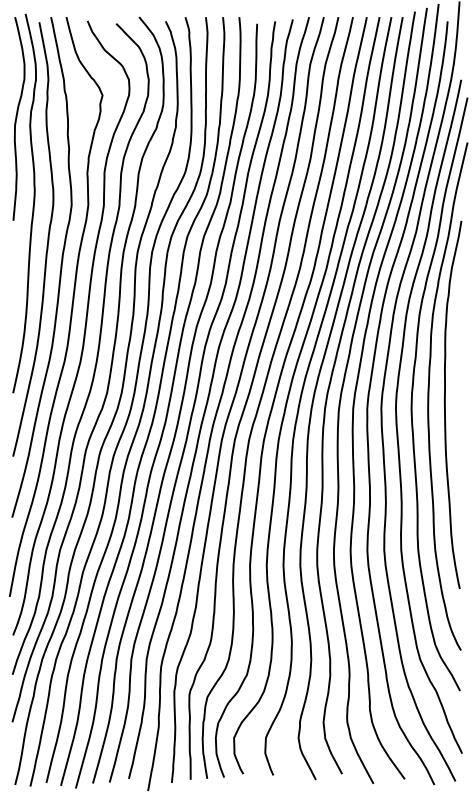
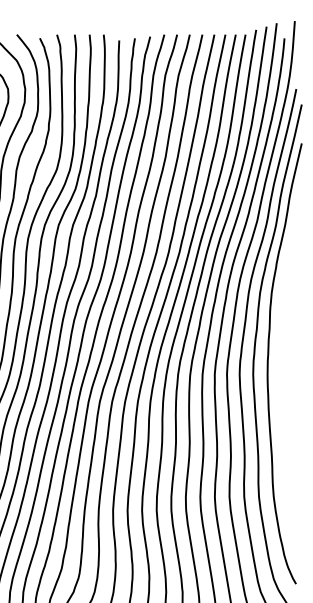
curve: (445, 404) -> (282, 370), removed

